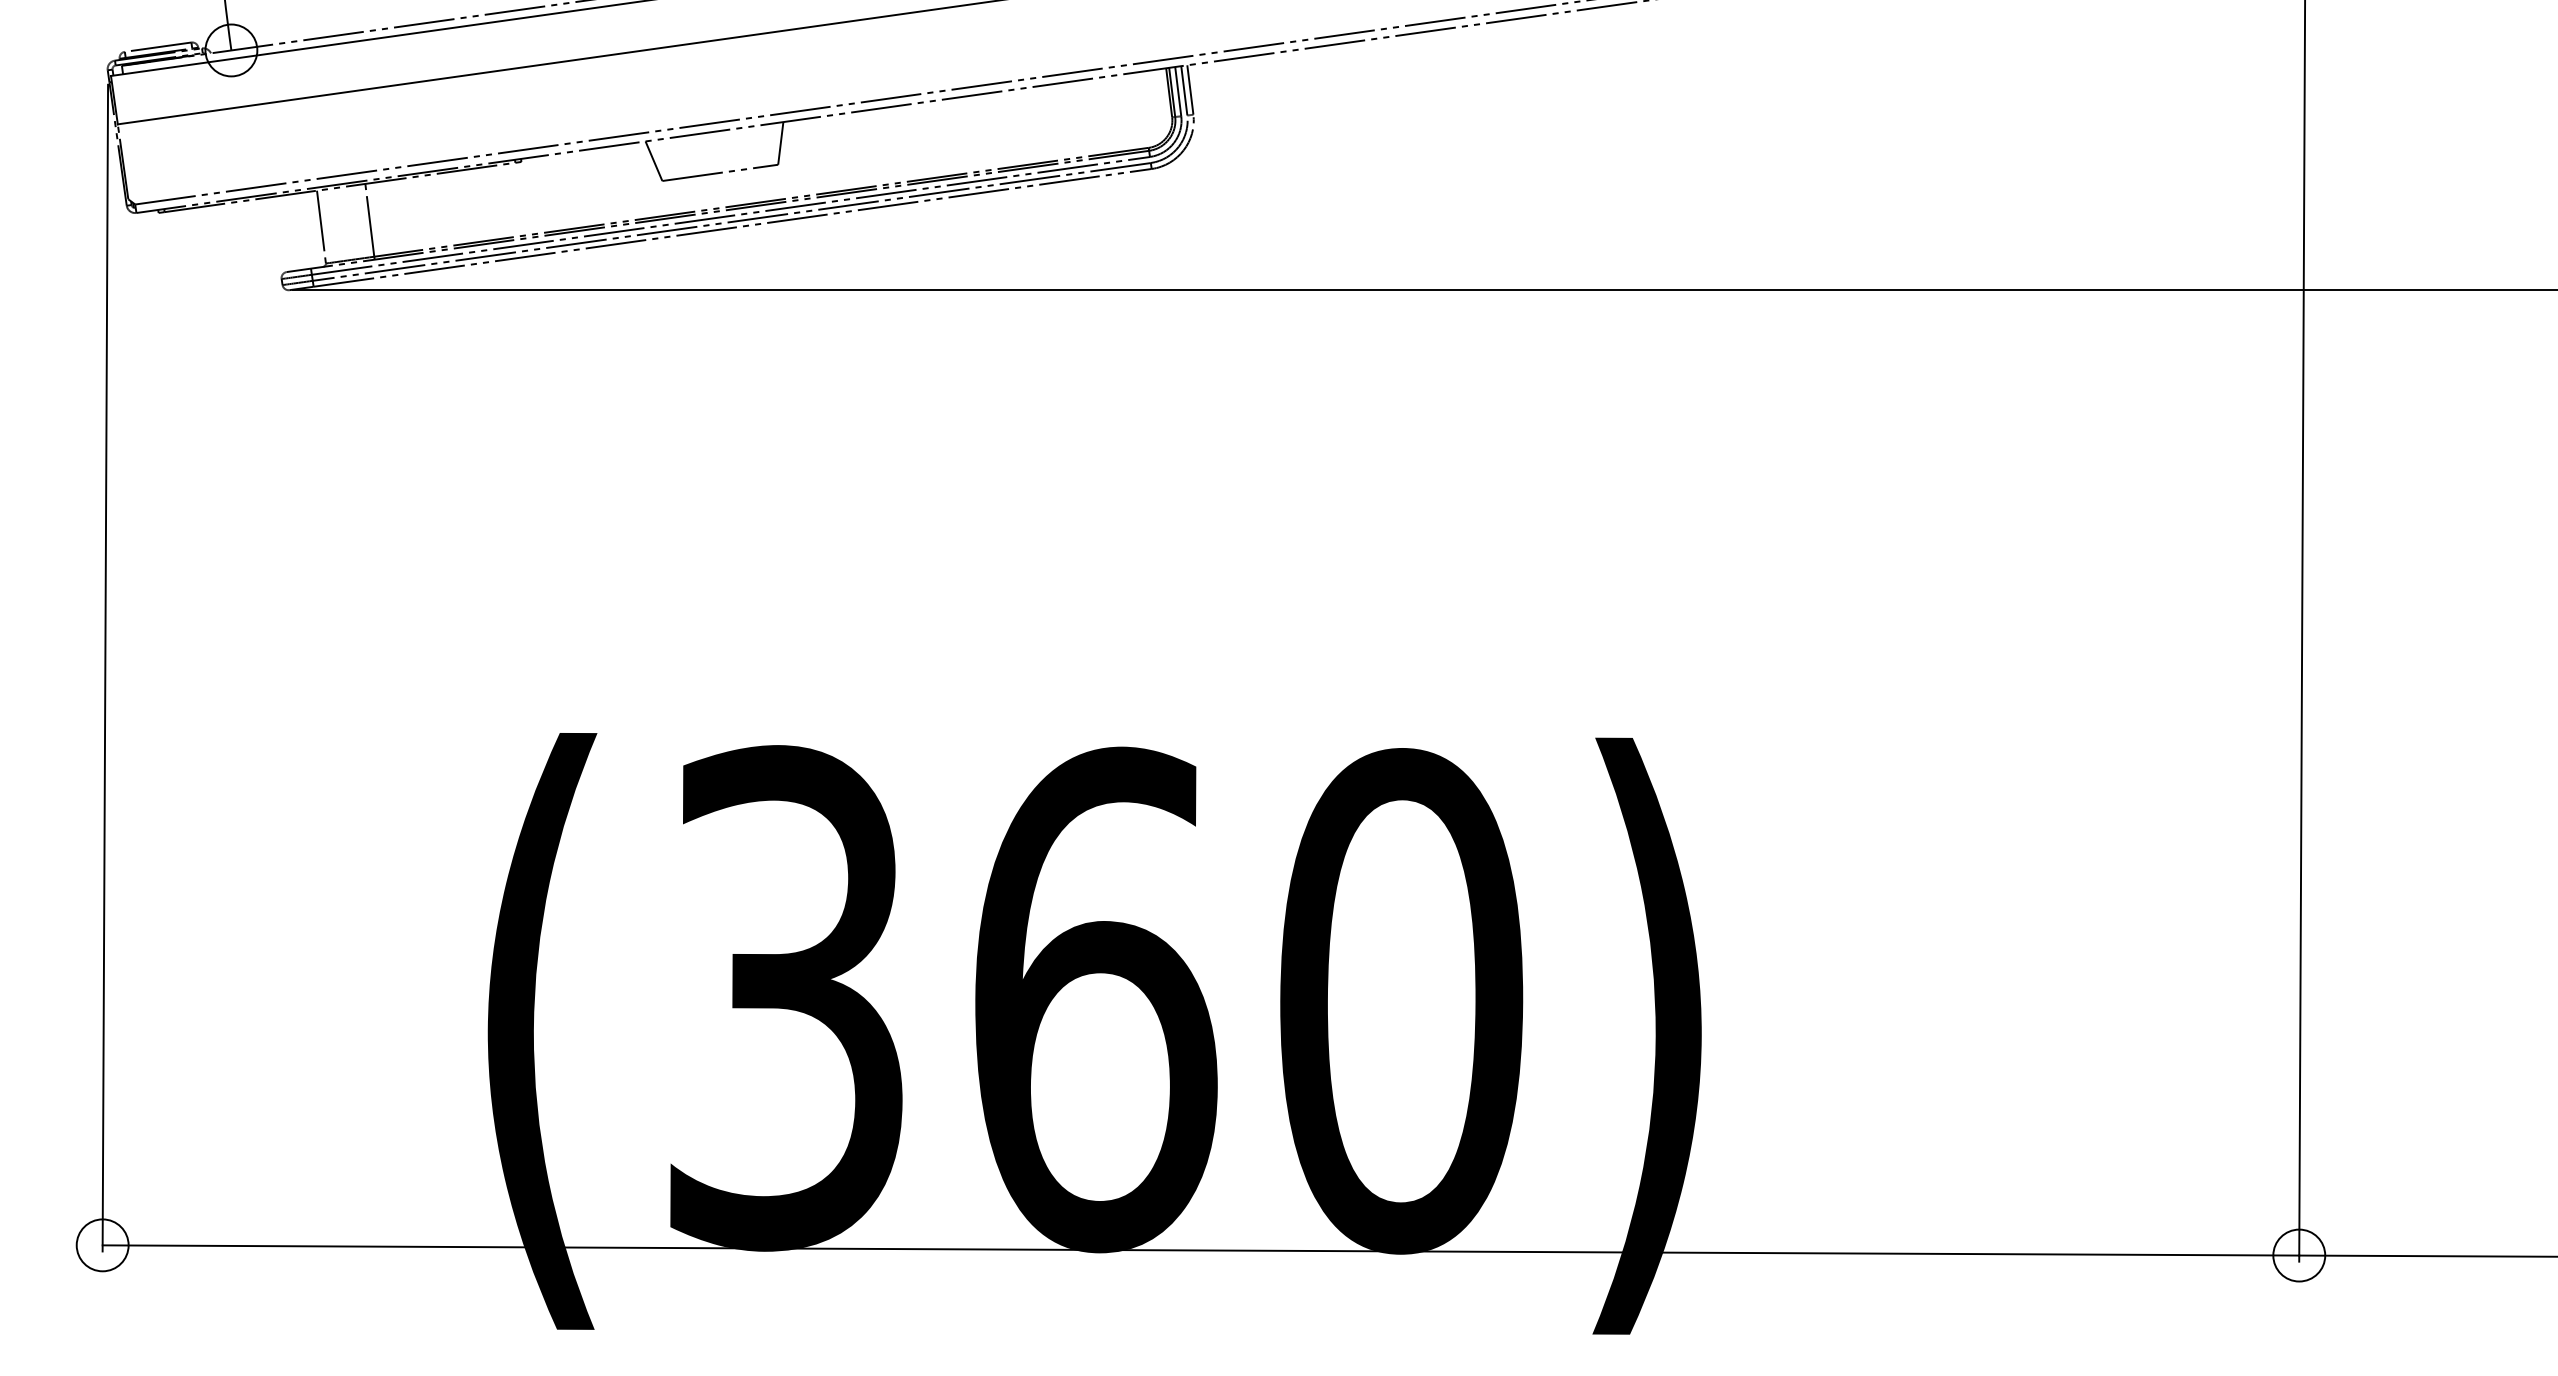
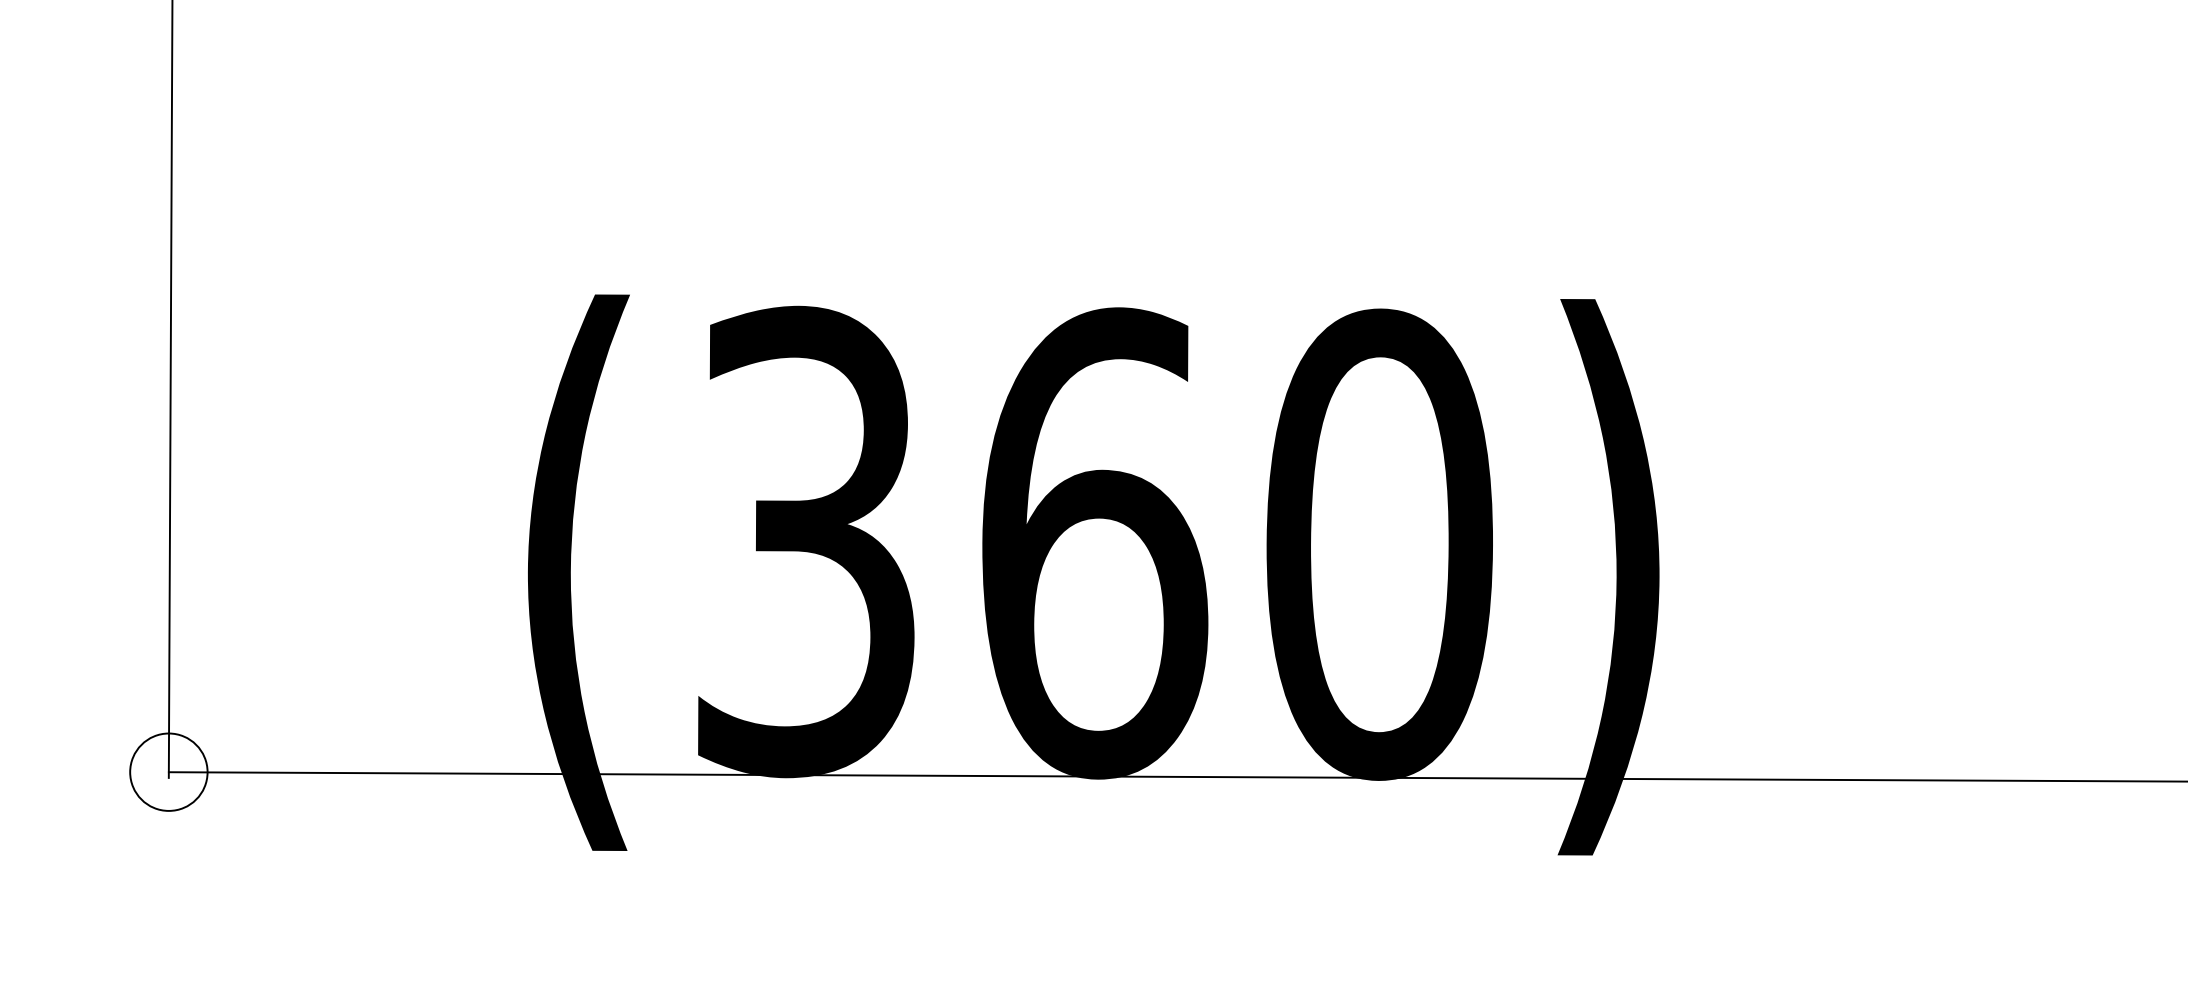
circle: (102, 1245) -> (168, 772), size x1.6

